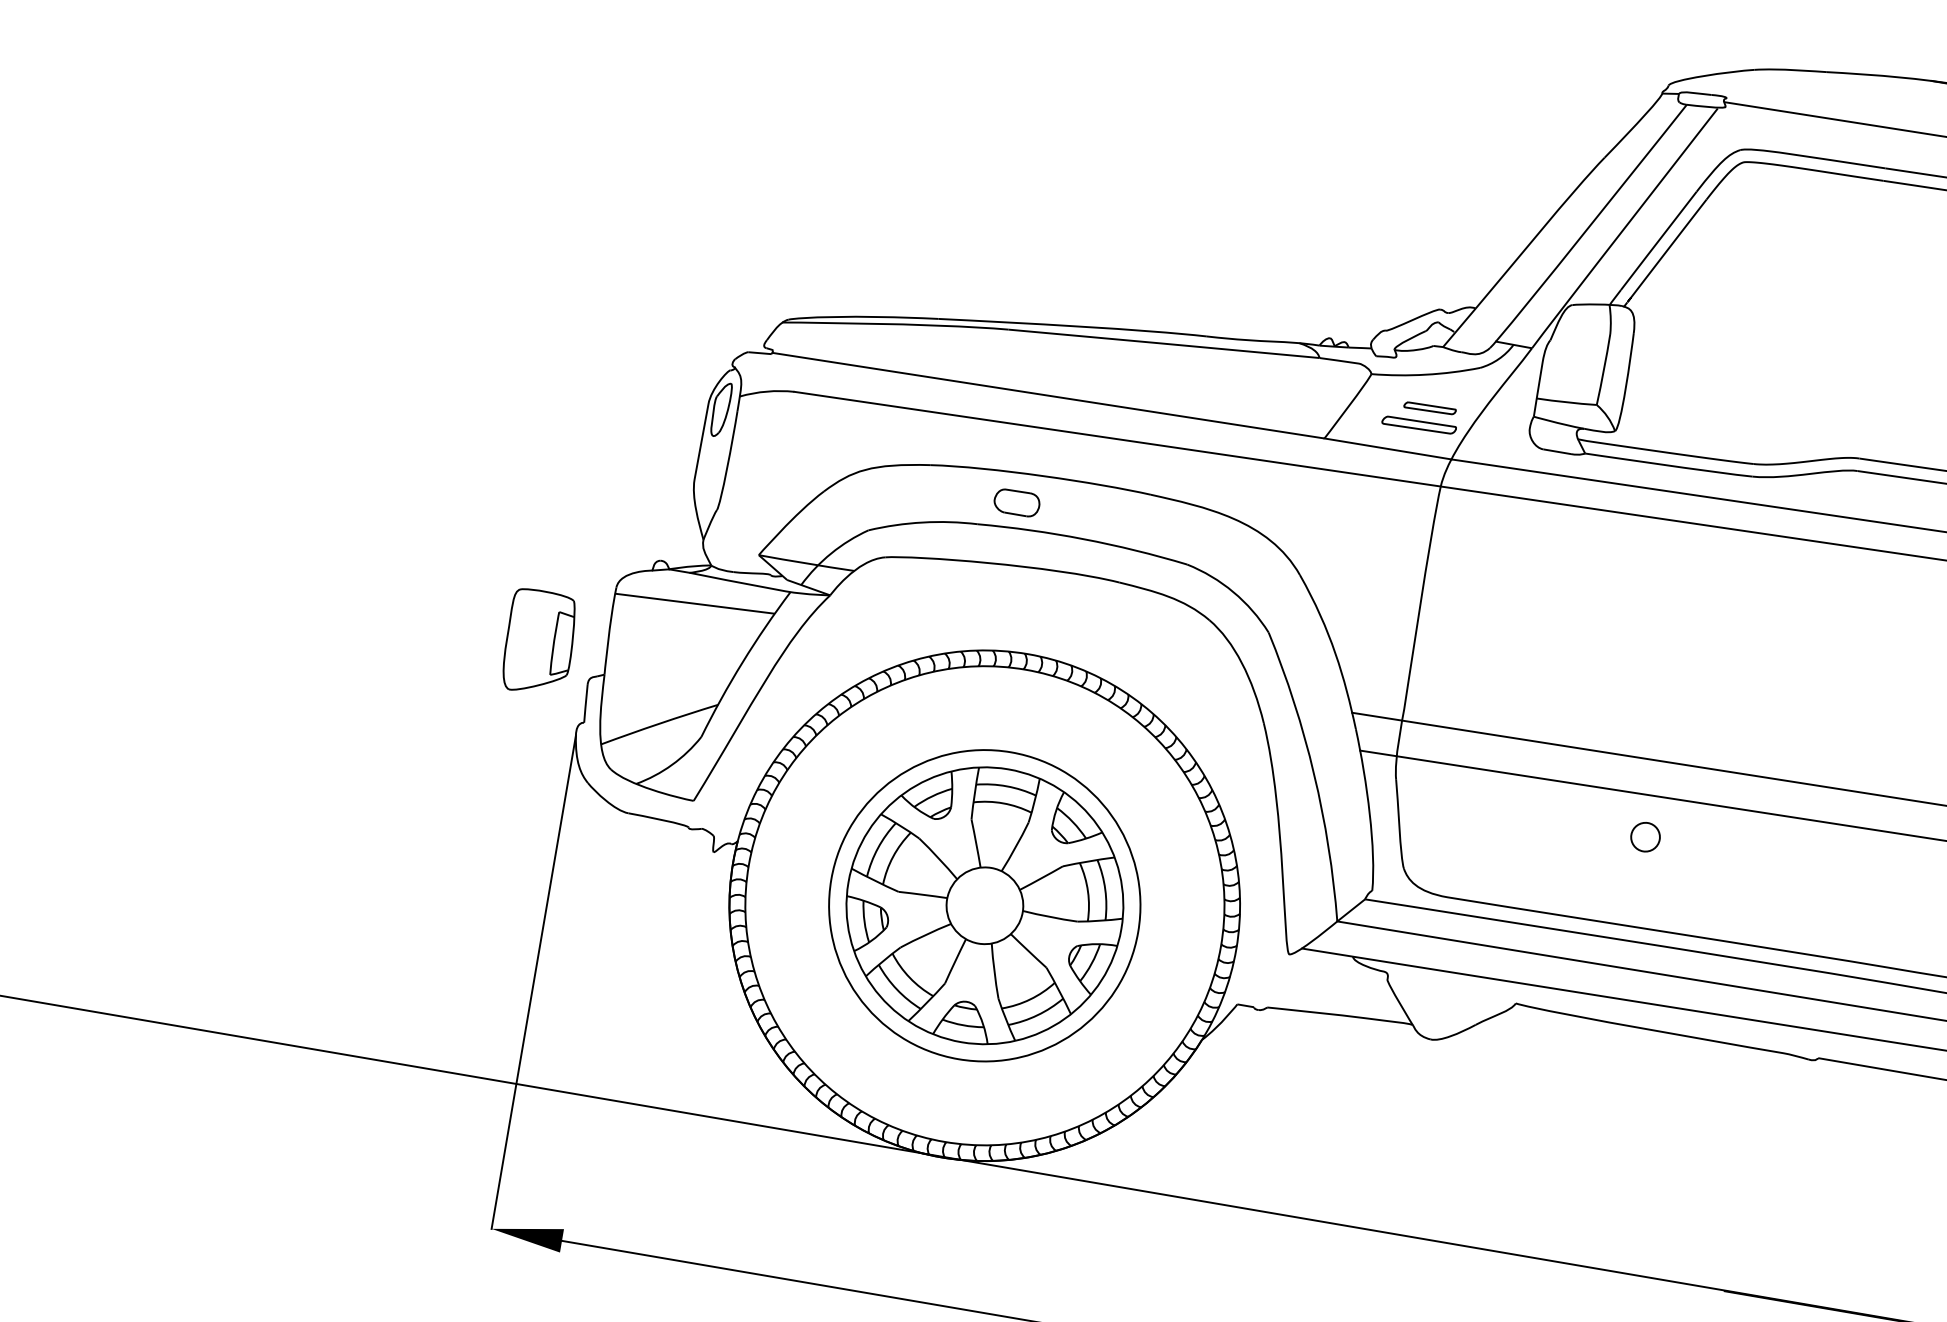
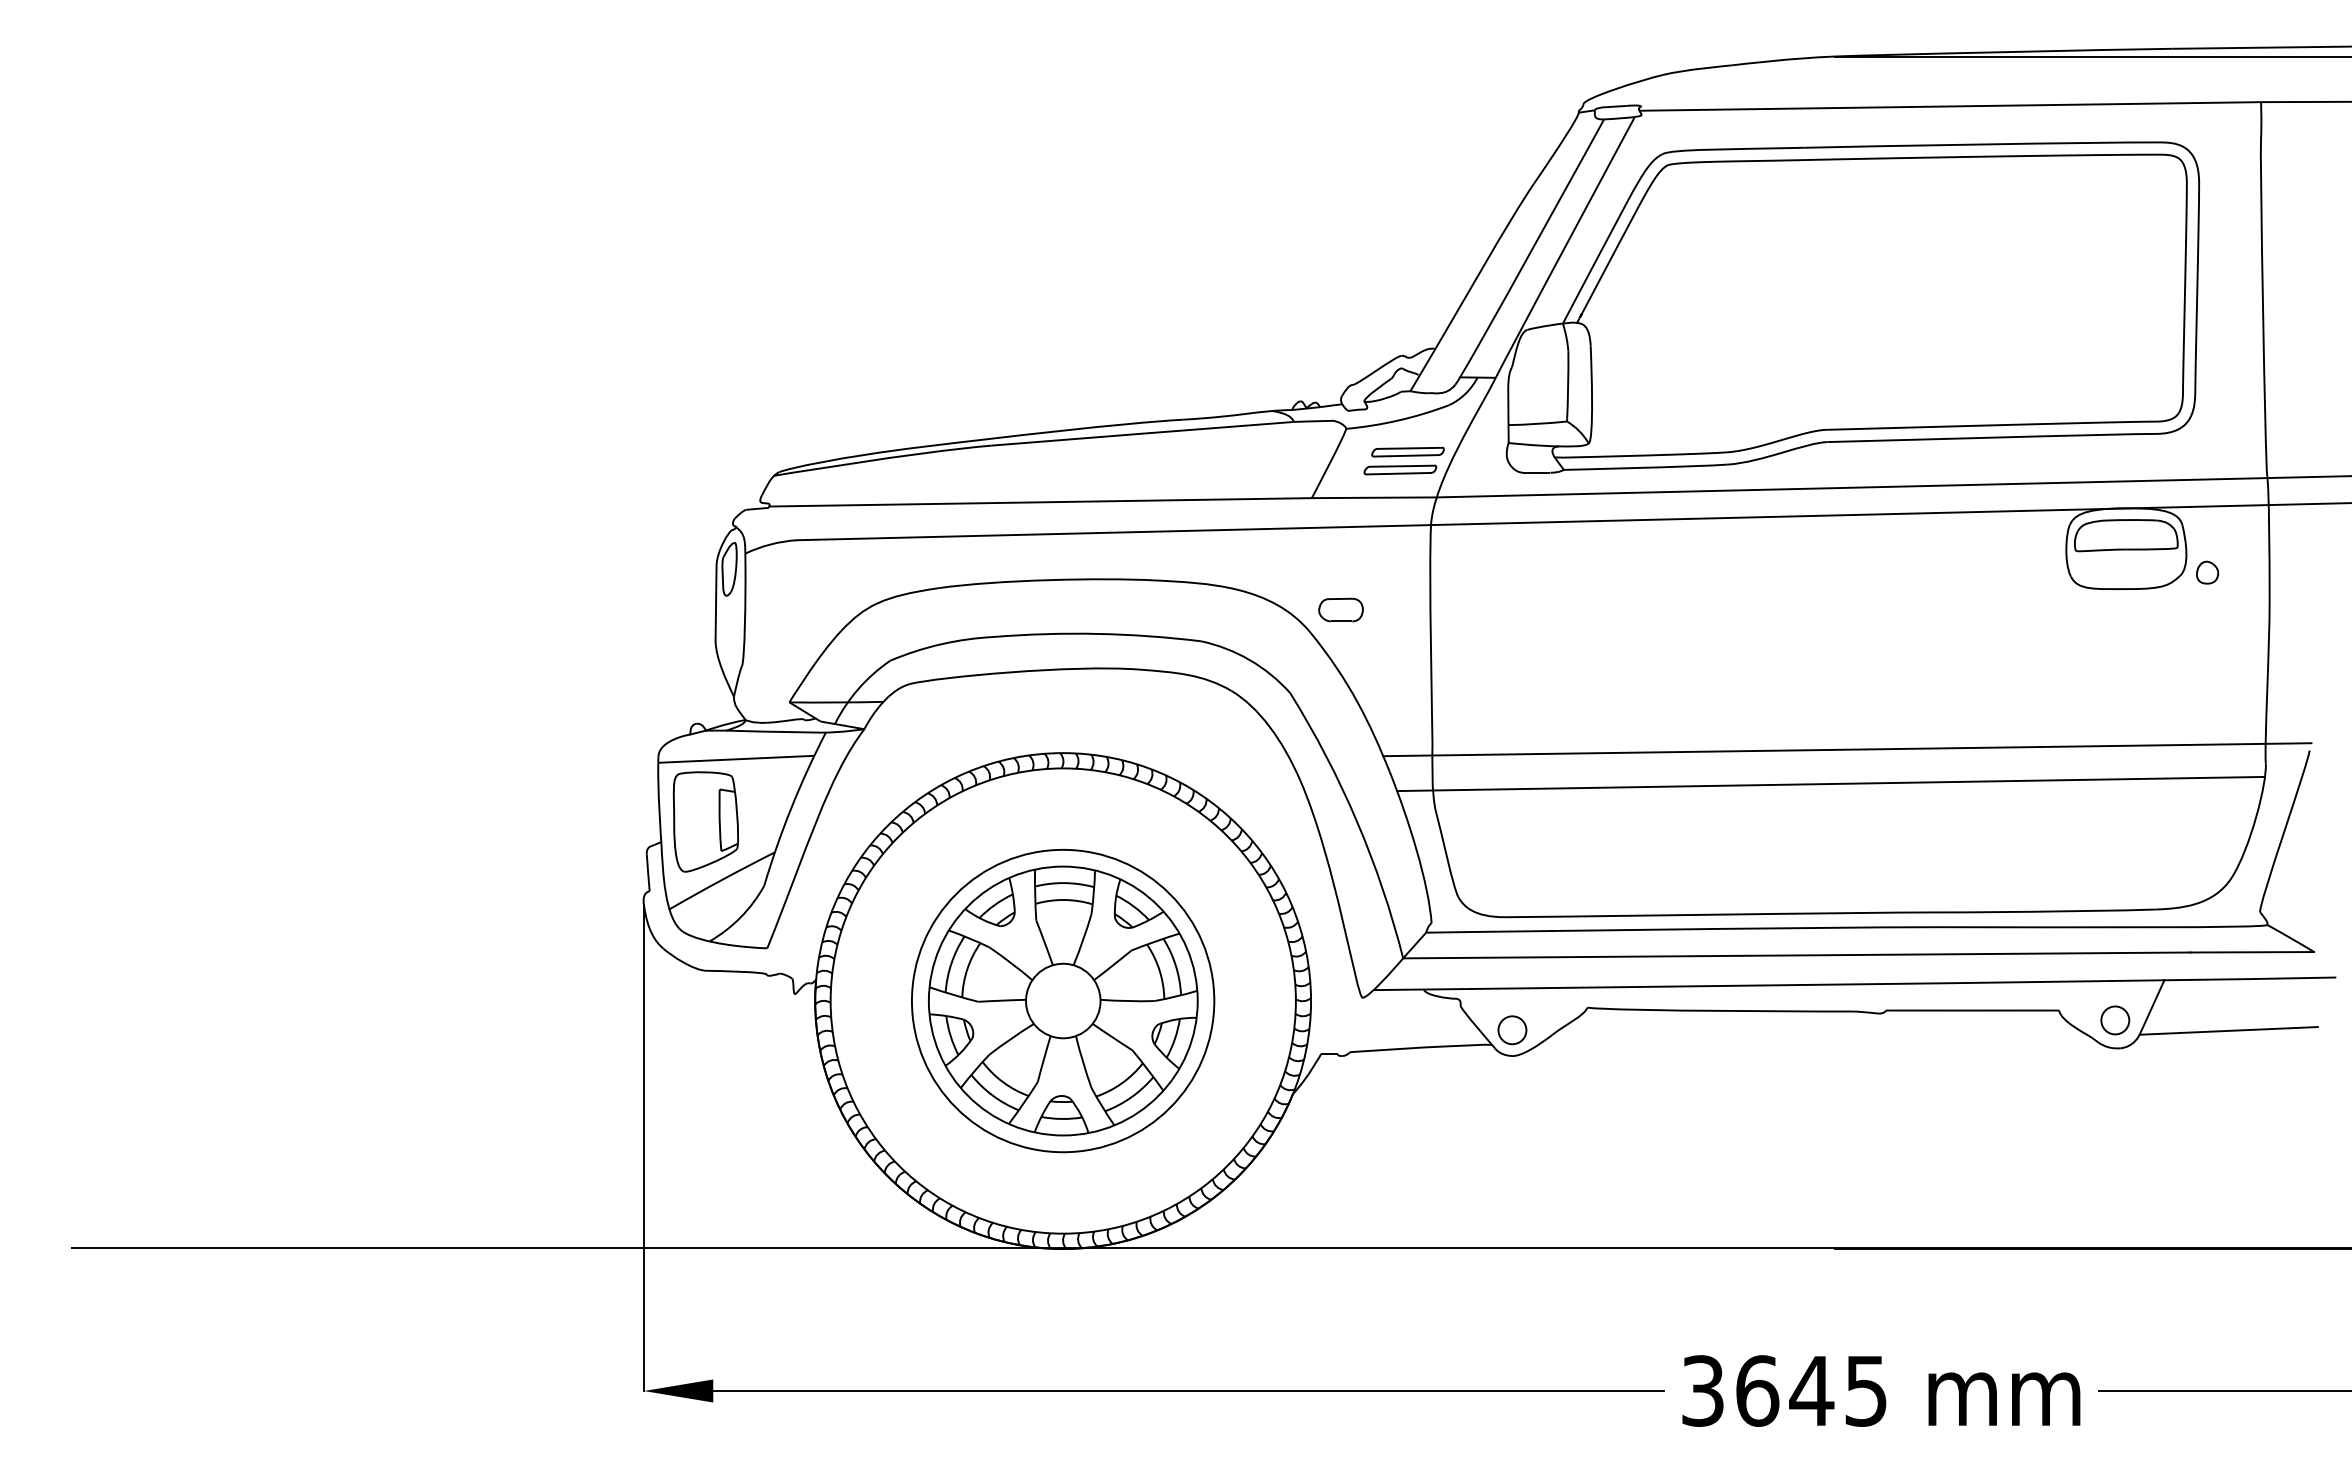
part: (1429, 407) -> (1407, 451), size x1.43
part: (1016, 502) -> (1340, 609), moved
part: (539, 642) -> (705, 821), moved
part: (1645, 837) -> (1512, 1030), moved

